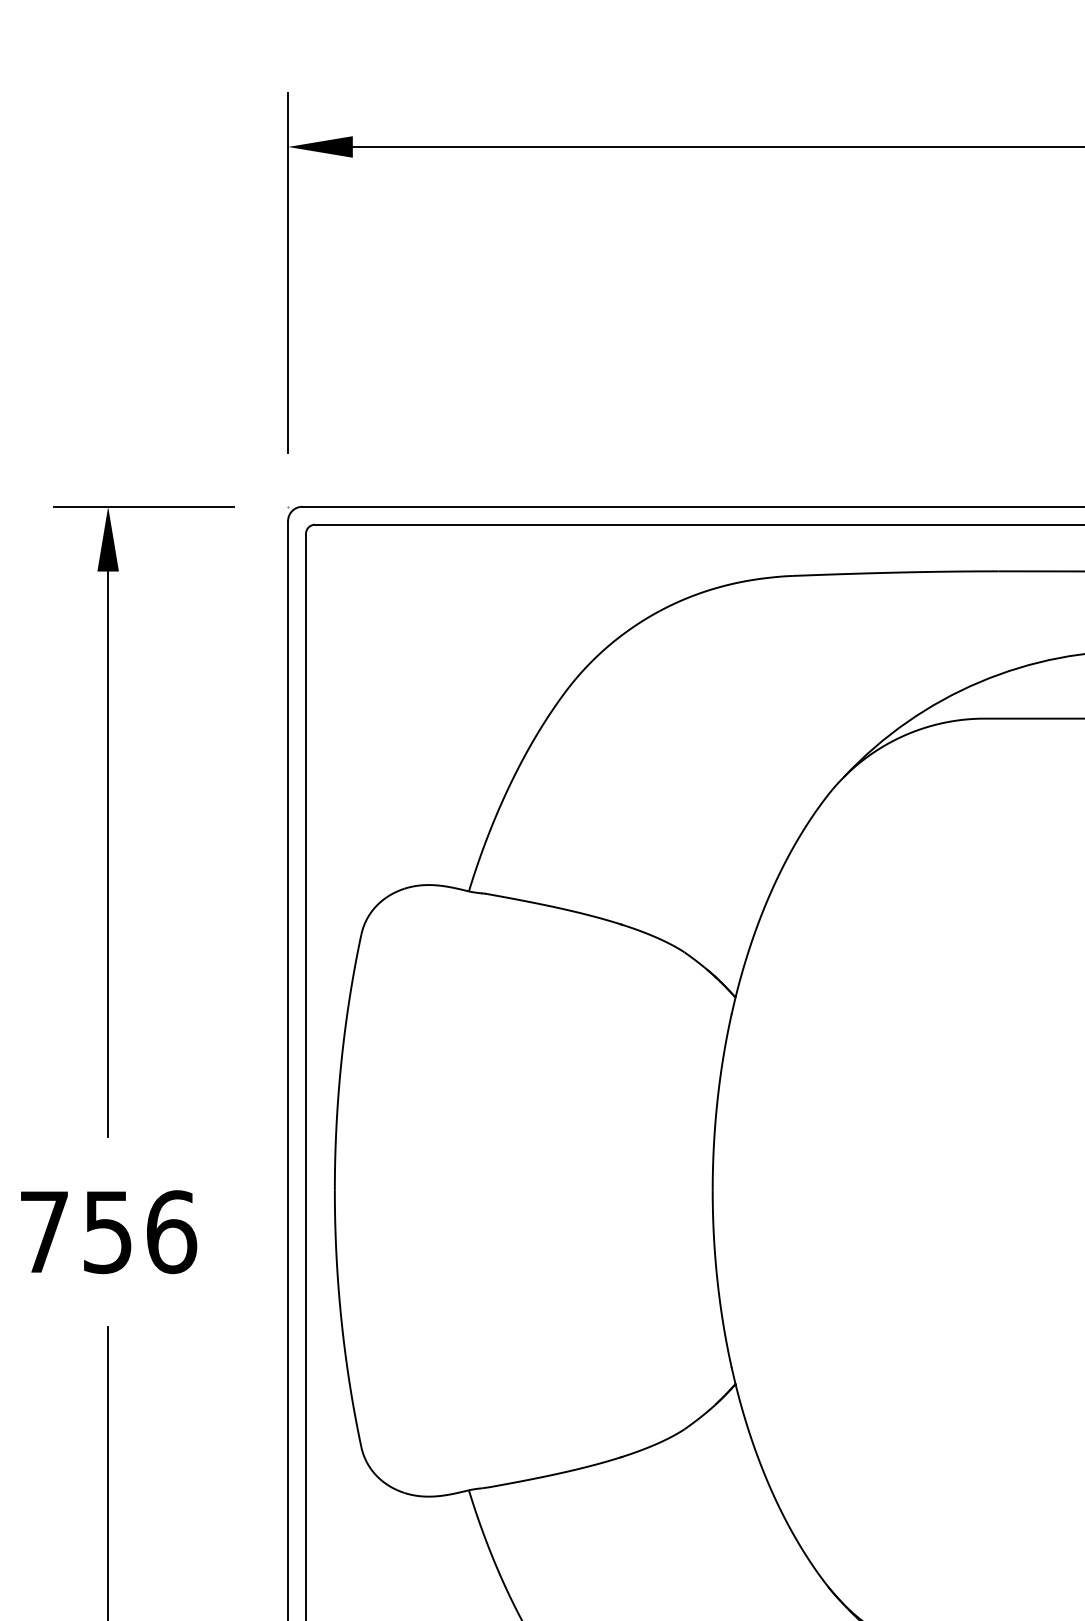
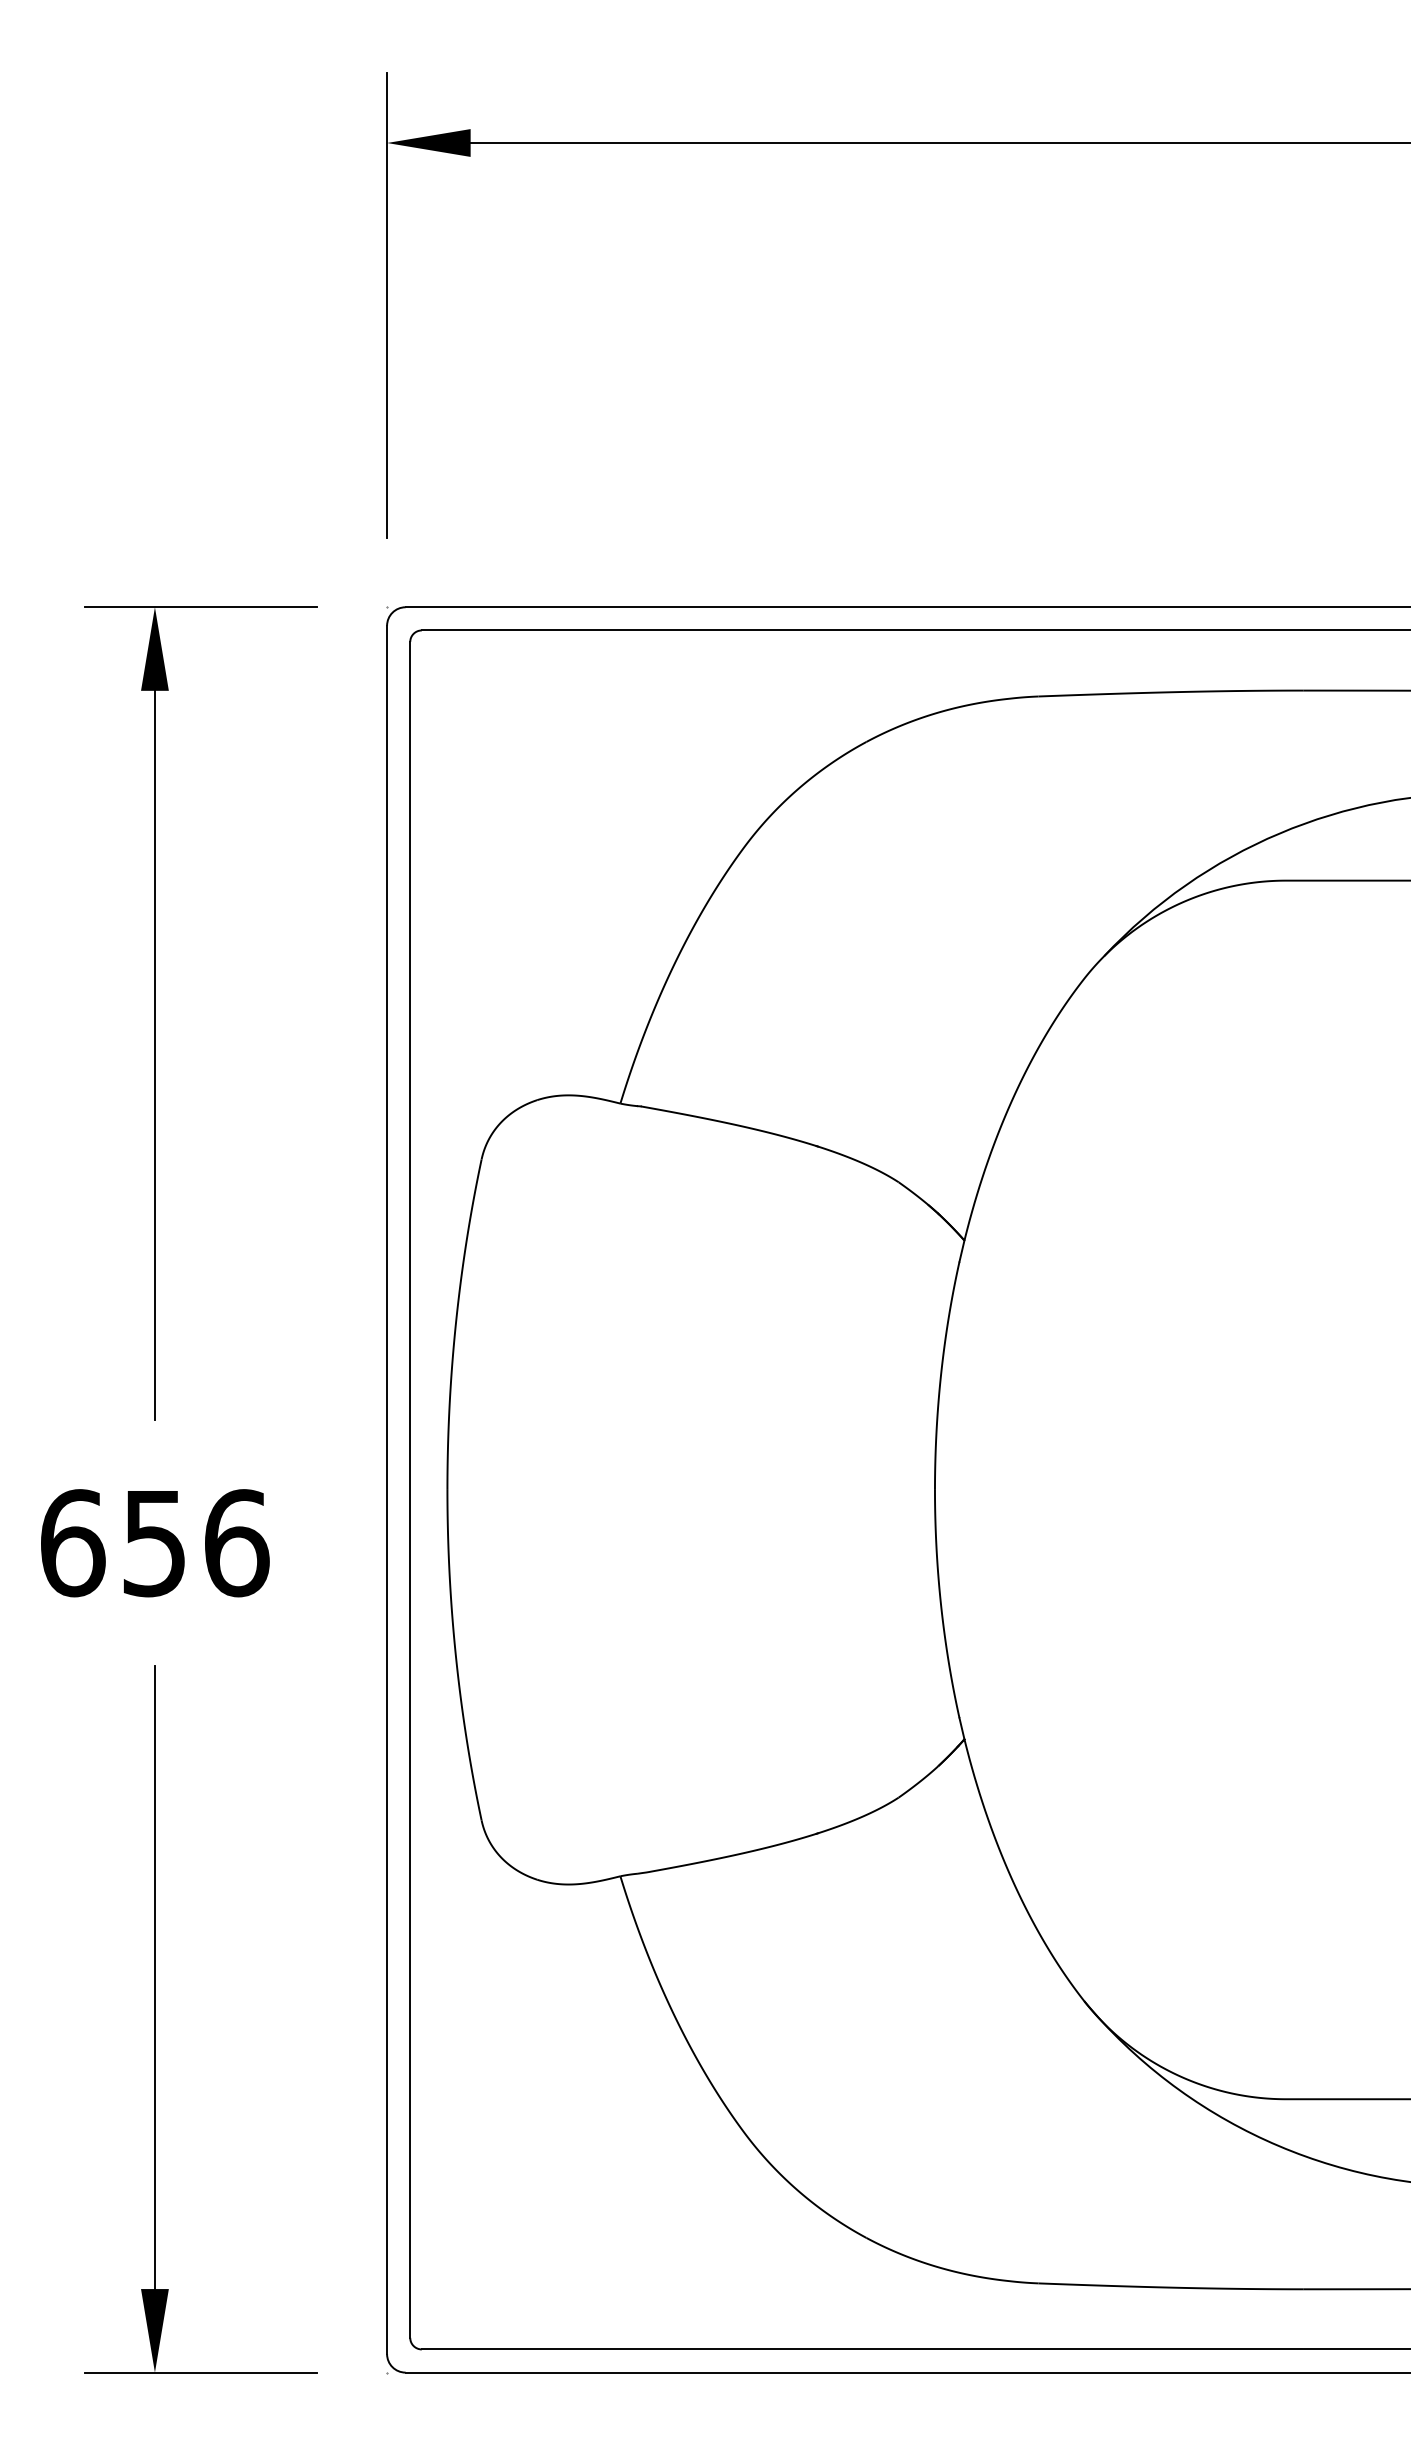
text: (45, 1232) -> (73, 1543), 756 -> 656

